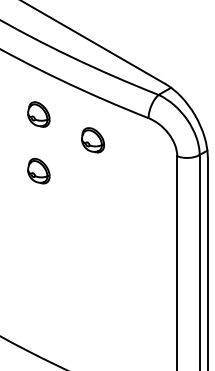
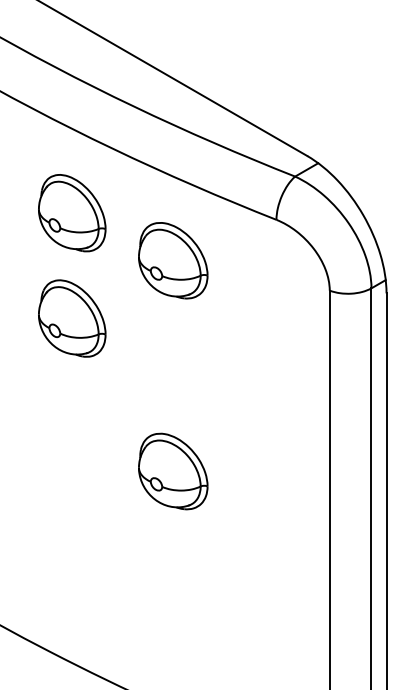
part: (38, 114) -> (71, 212), size x1.67
part: (92, 140) -> (172, 261), size x1.67
part: (38, 170) -> (71, 317), size x1.67
part: (92, 253) -> (172, 471), added

